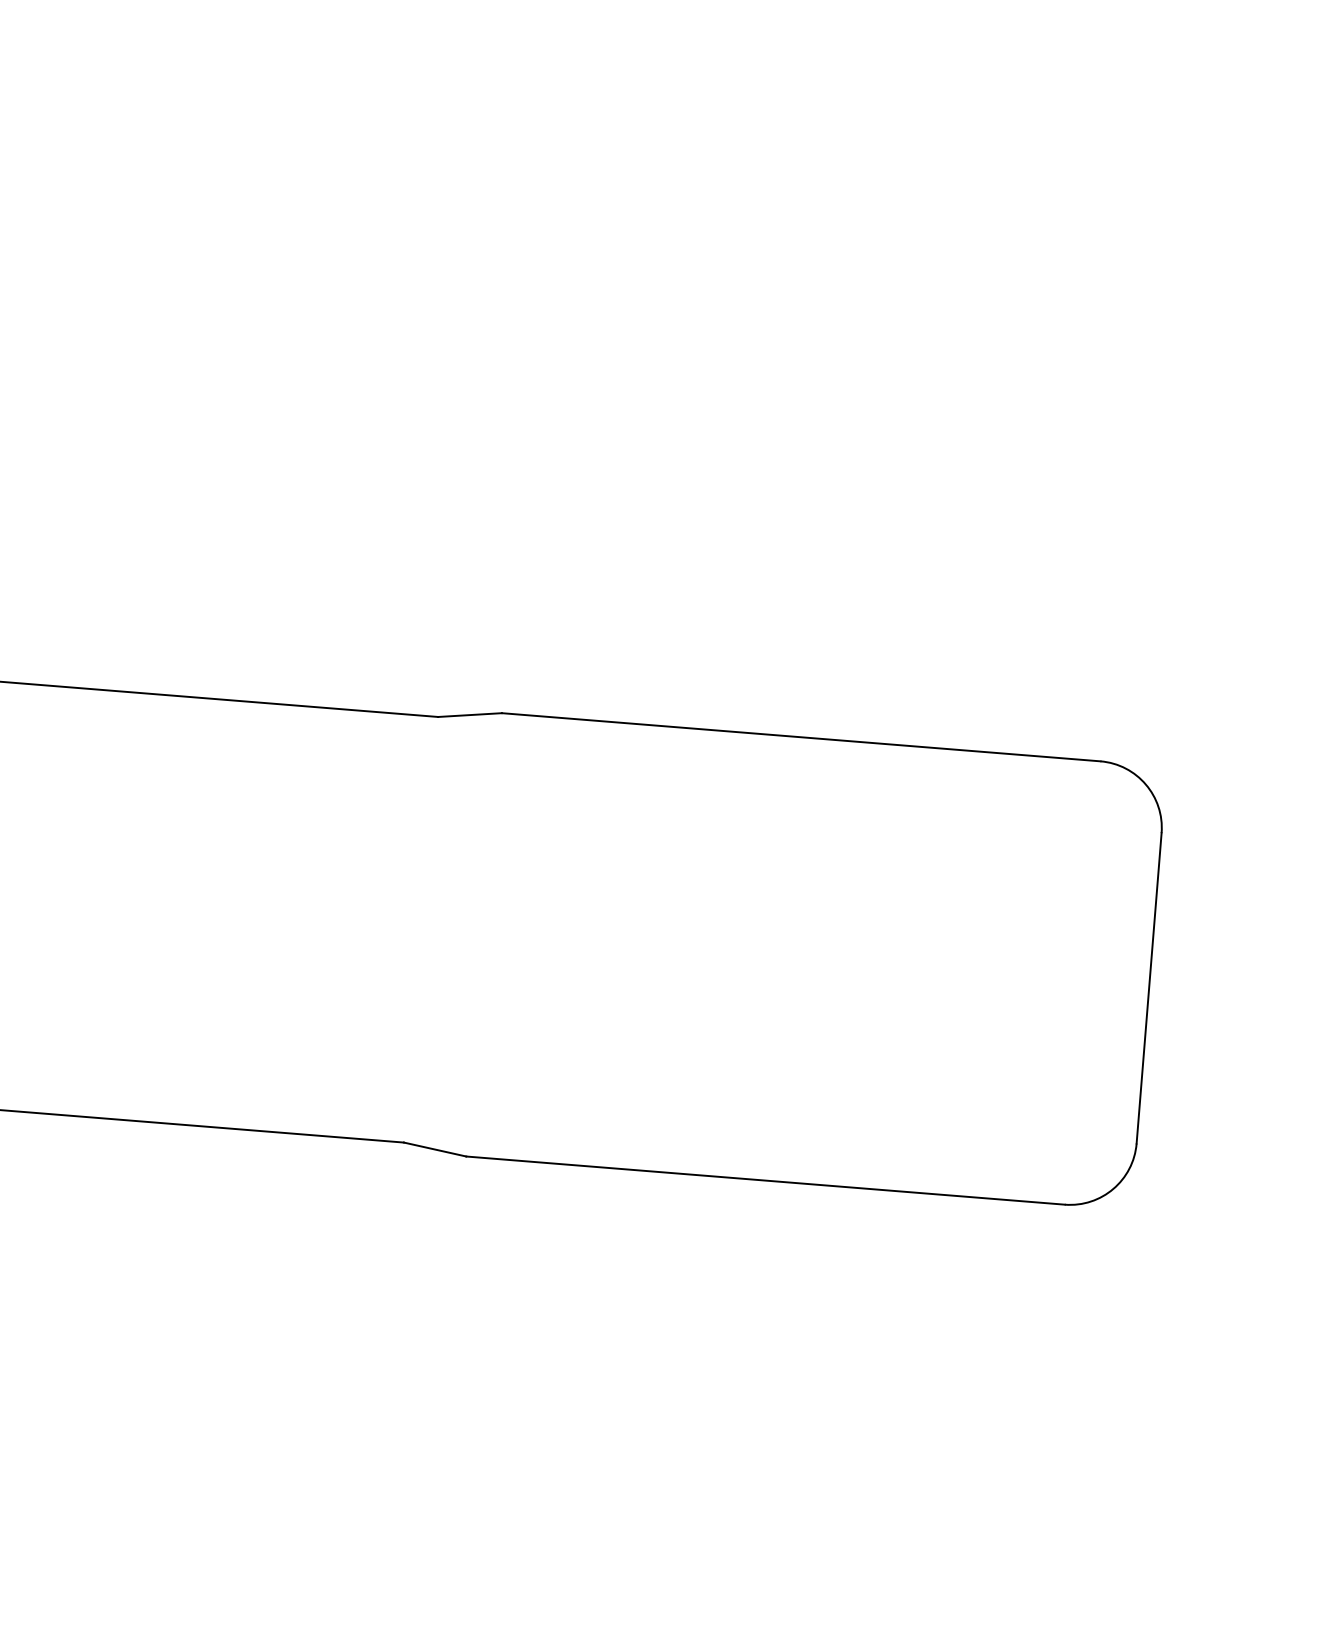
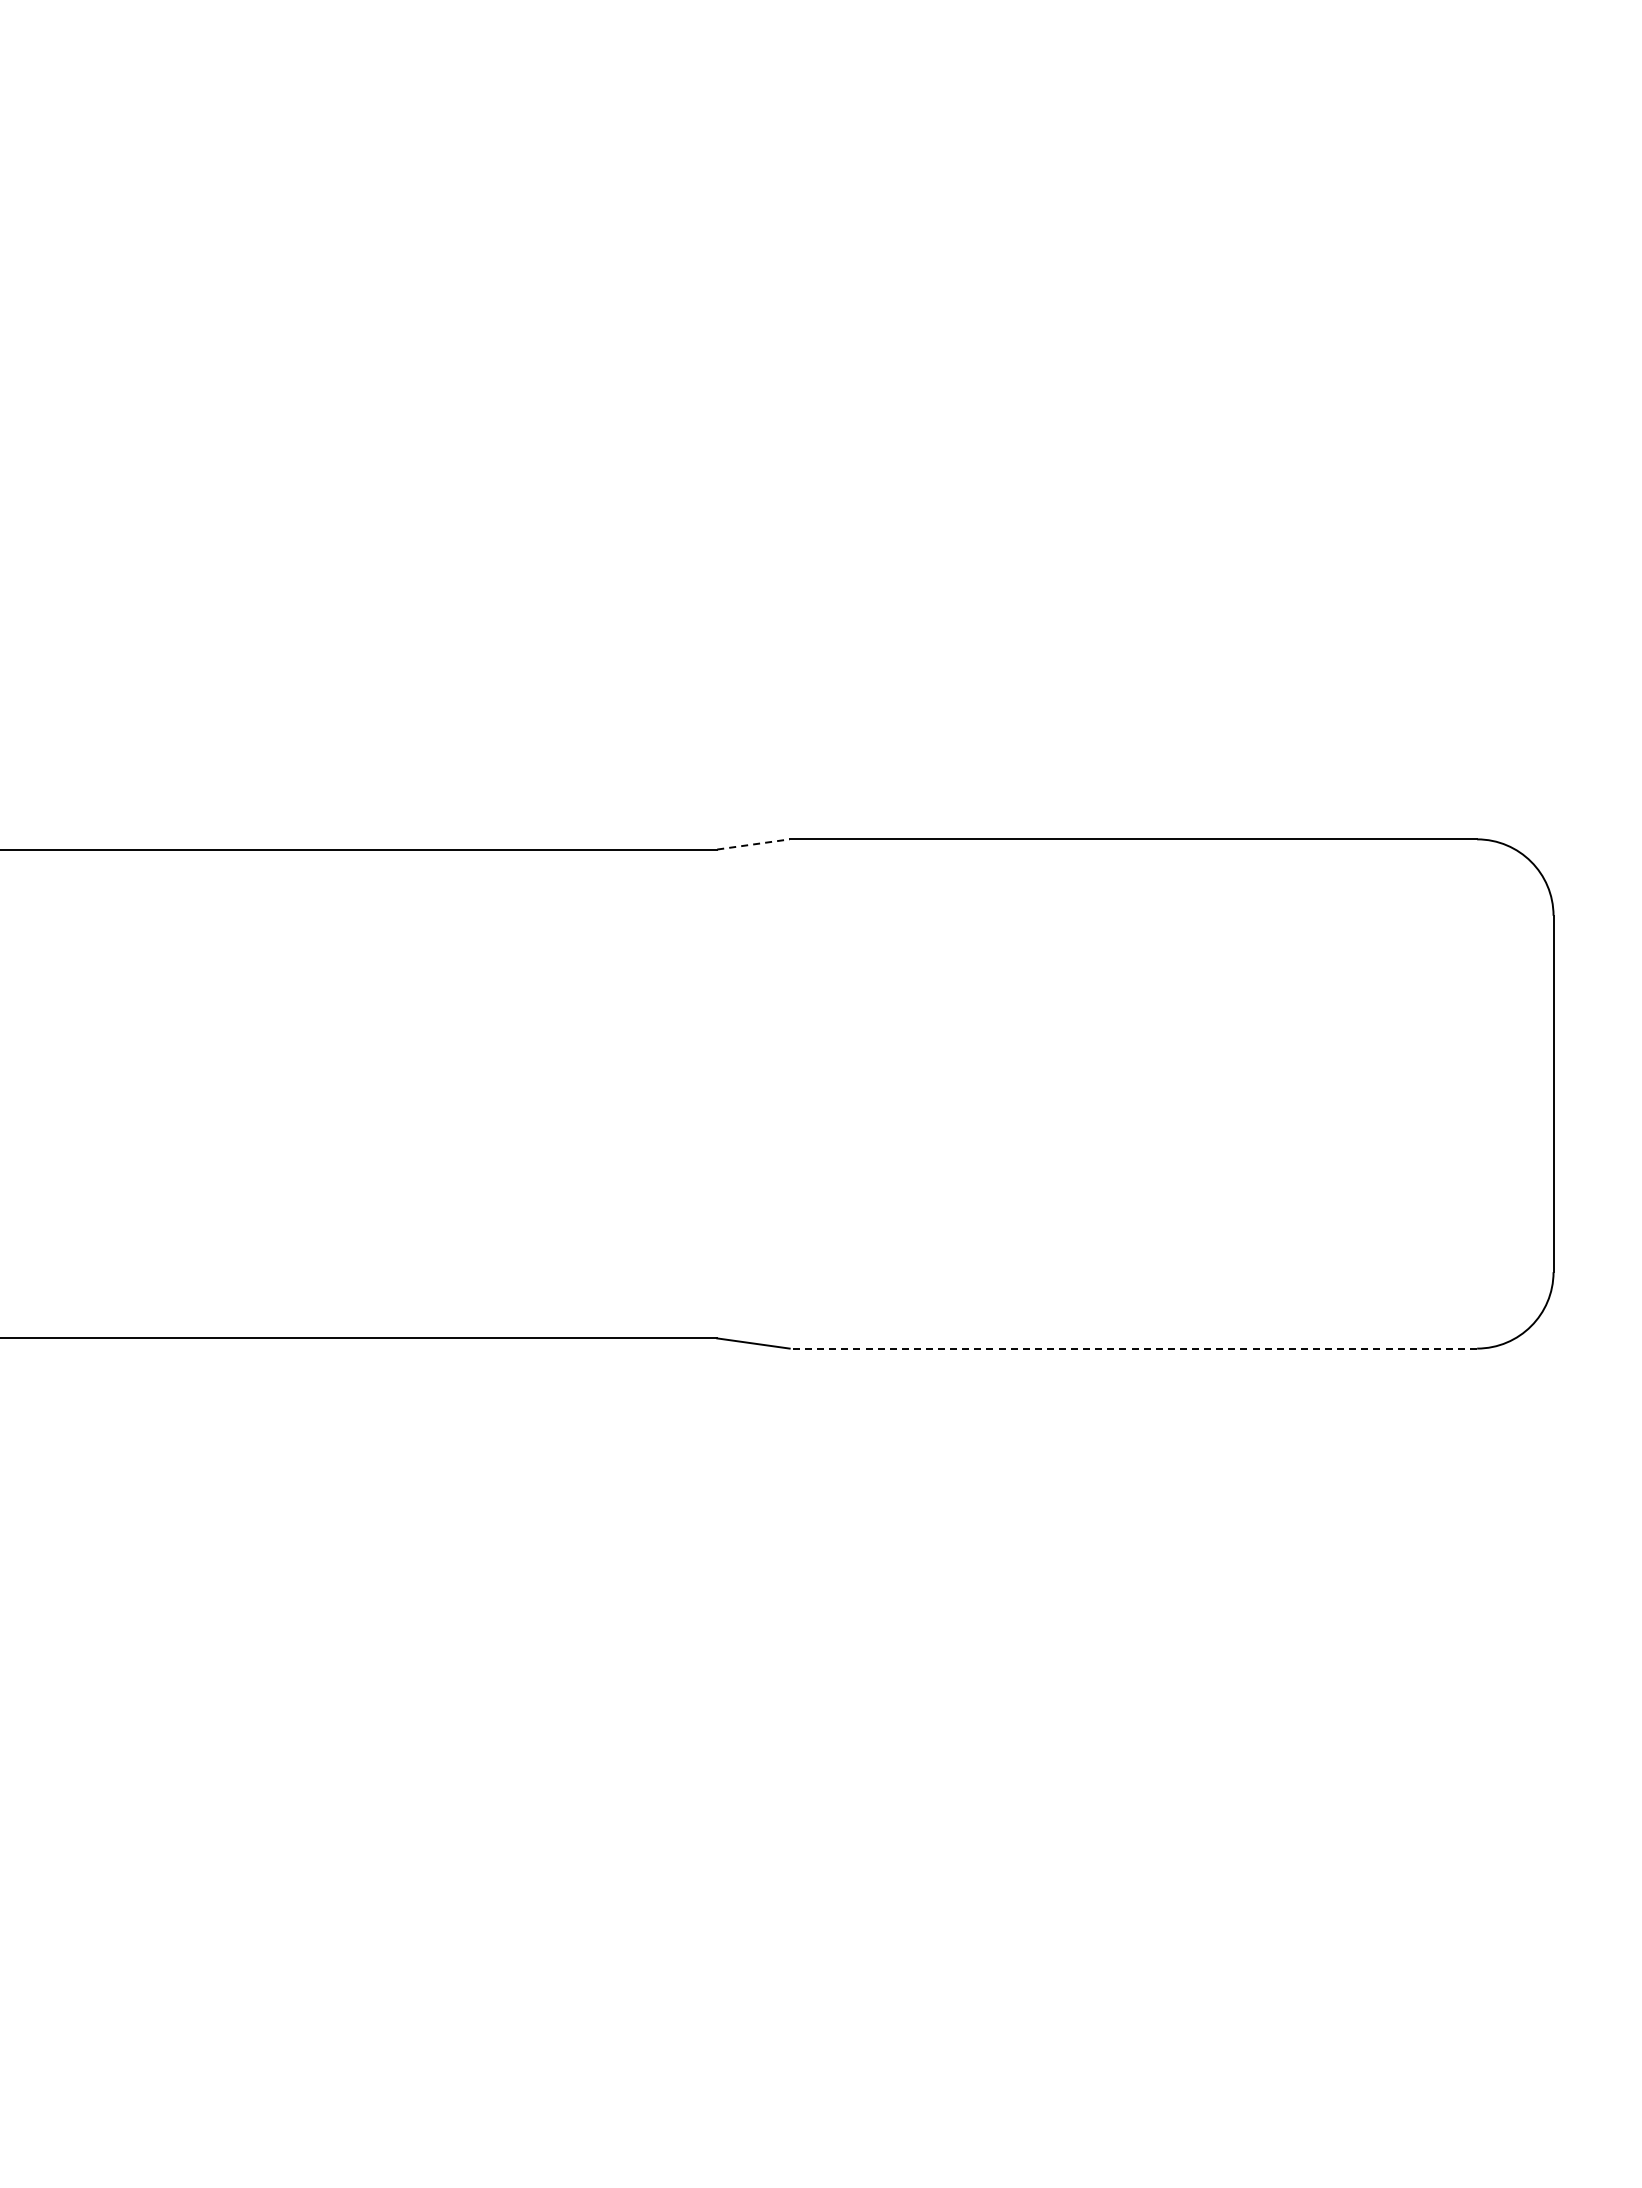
line: (470, 715) -> (753, 844), solid -> dashed
line: (765, 1180) -> (1133, 1348), solid -> dashed

